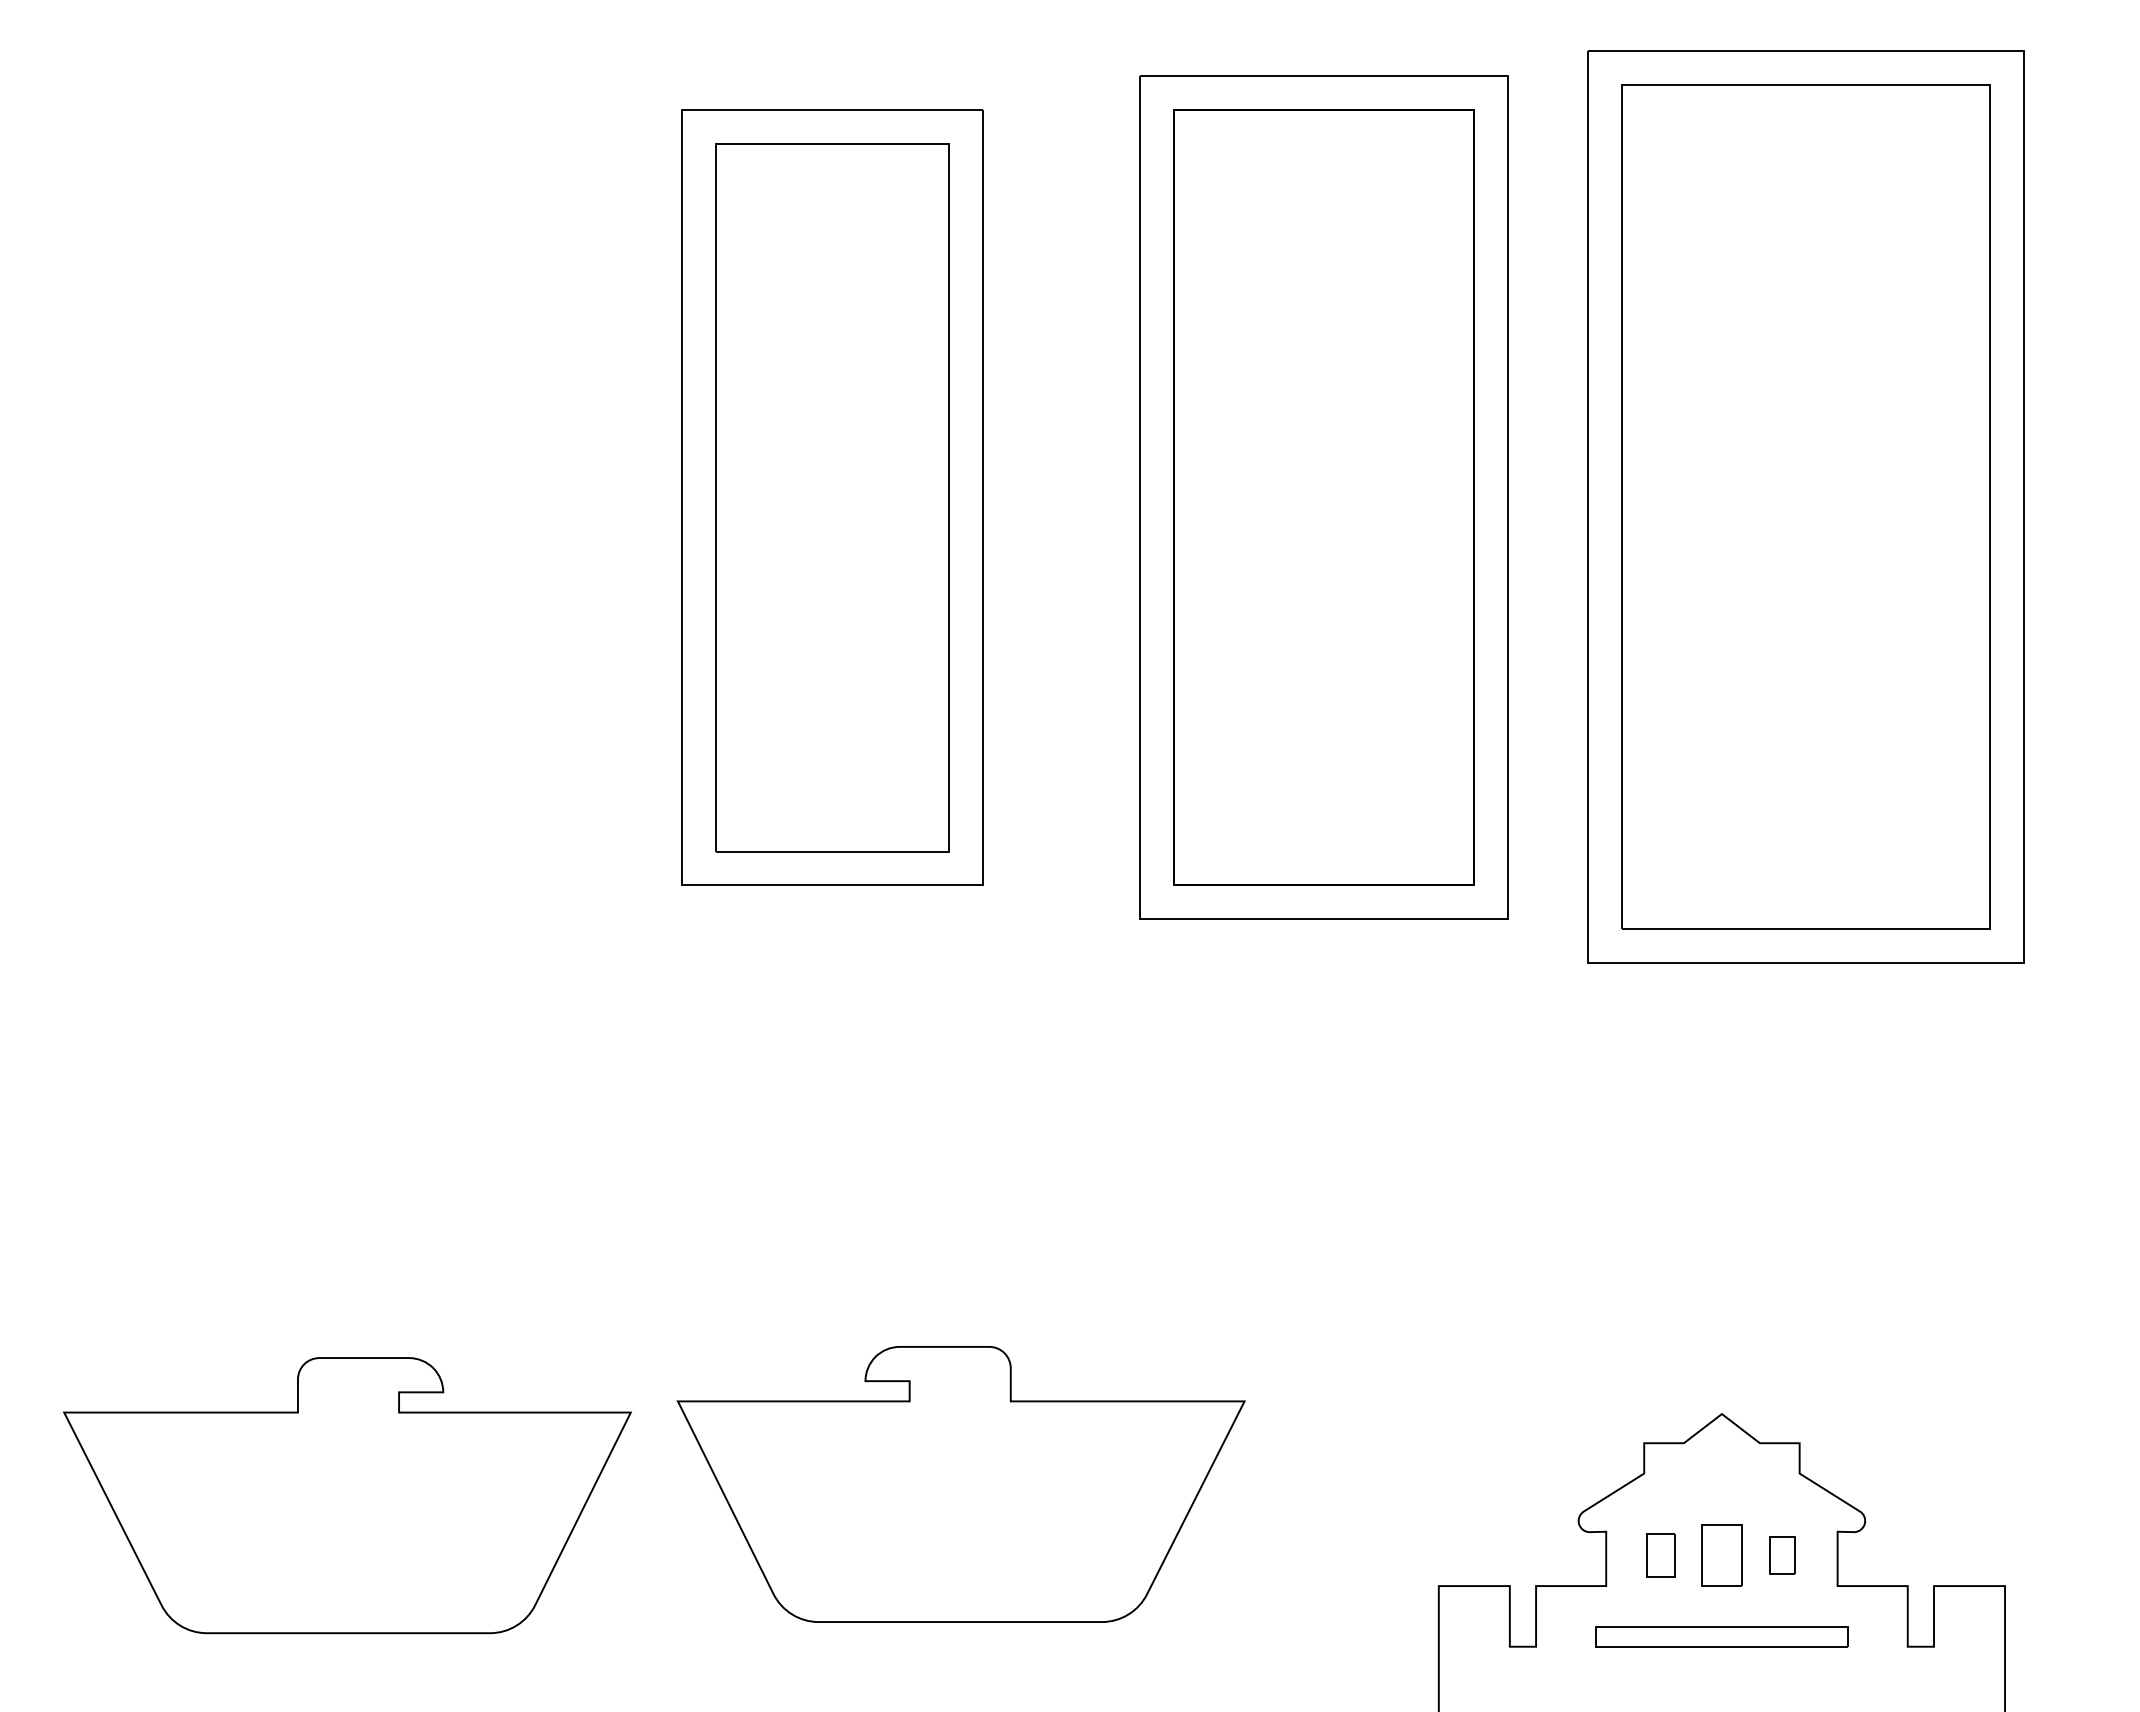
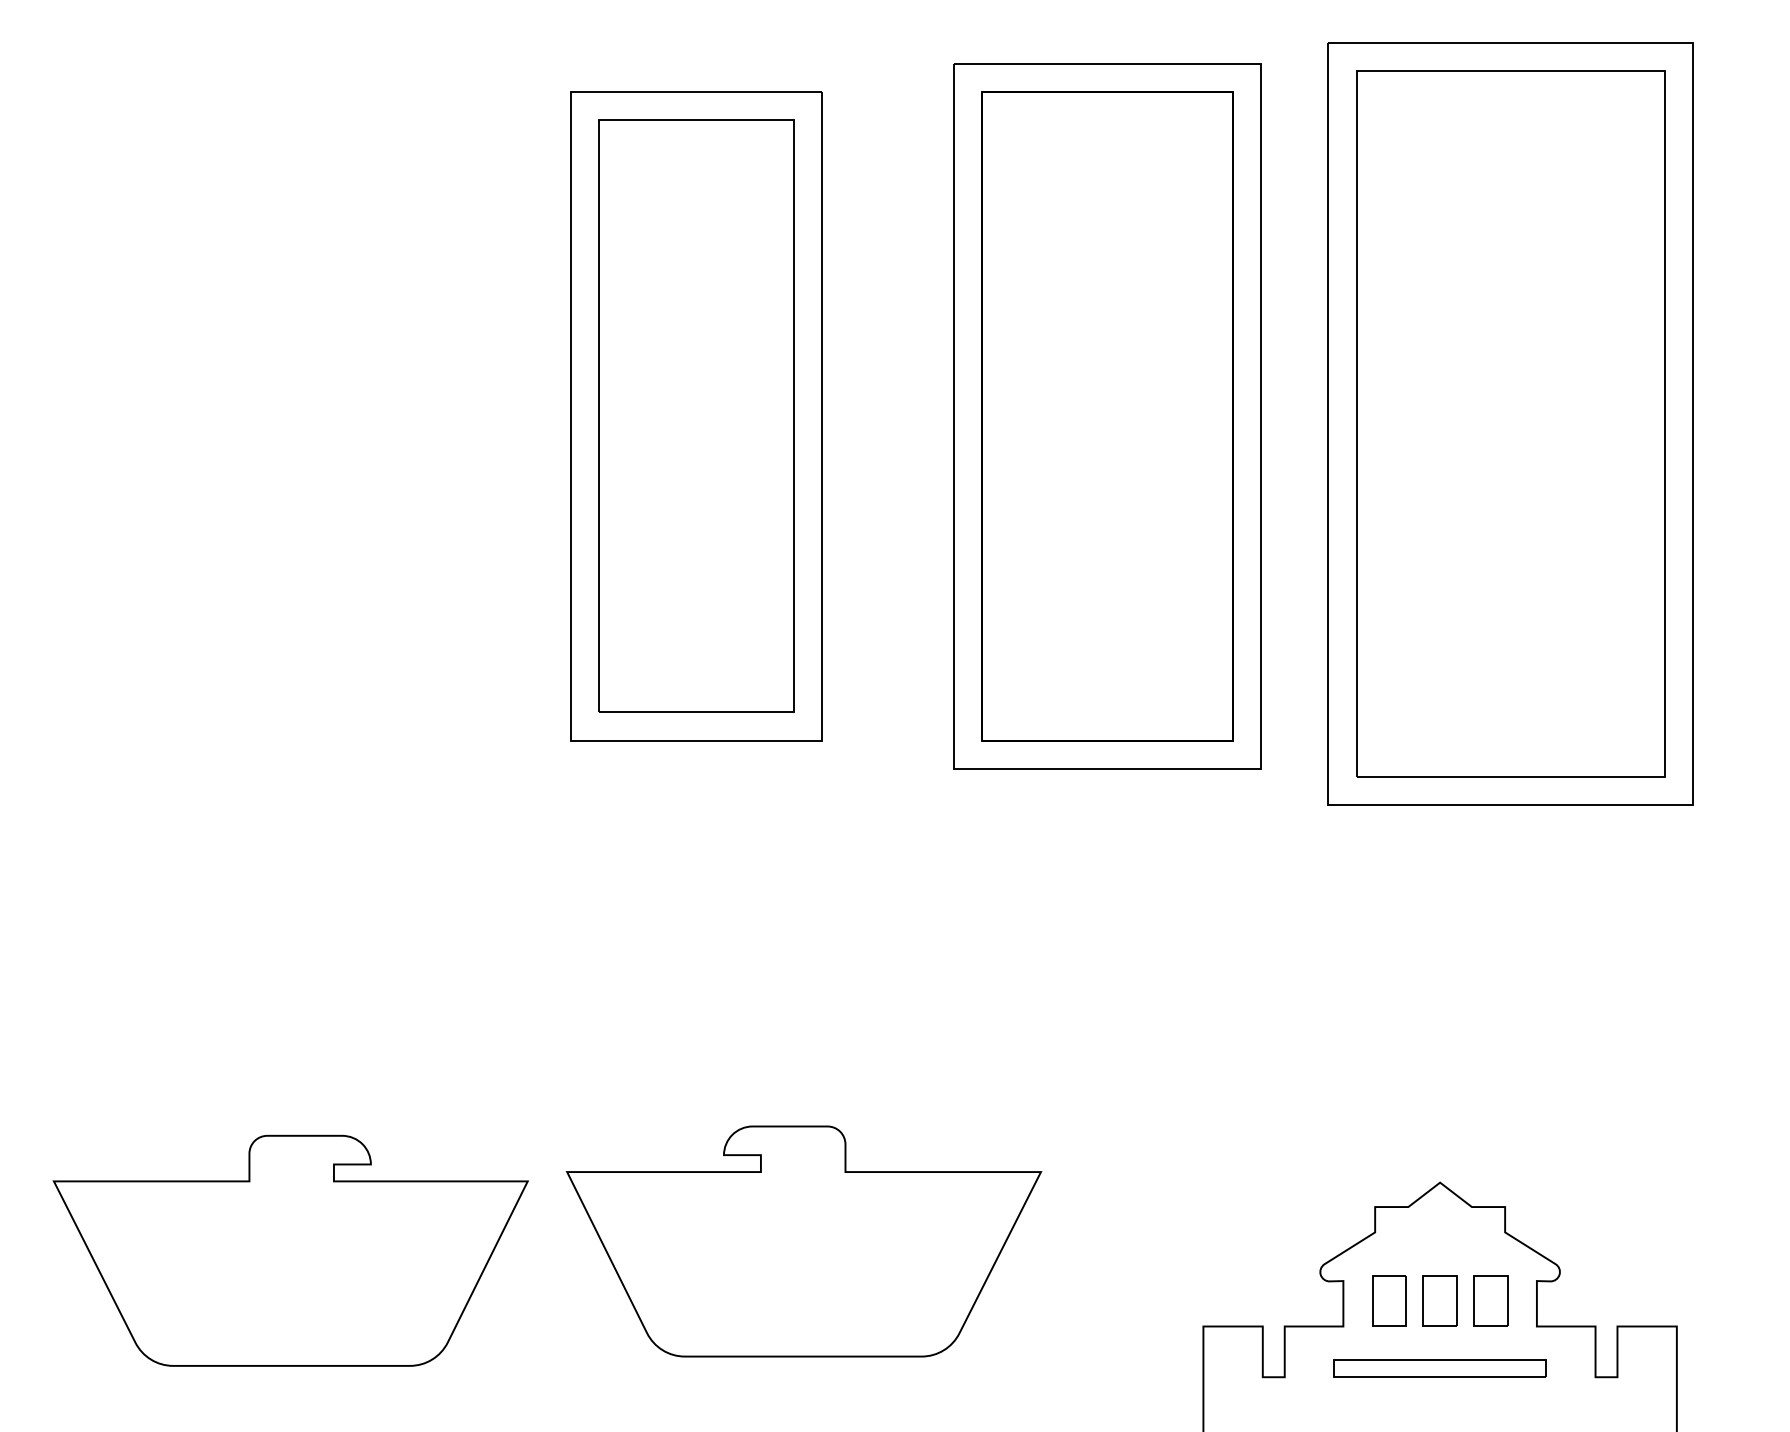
part: (1660, 1555) -> (1388, 1300), size x1.43
part: (1782, 1555) -> (1490, 1300), size x1.67

